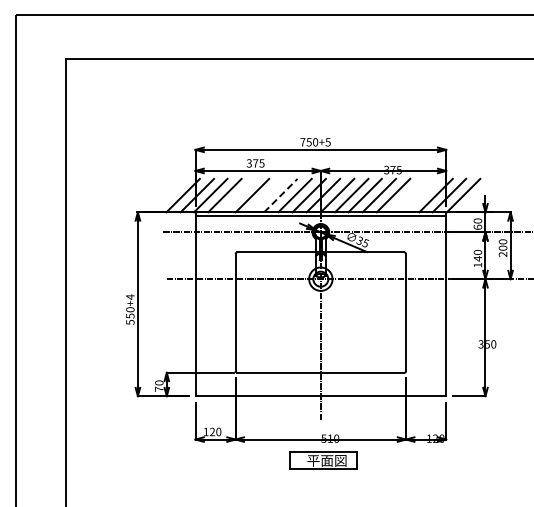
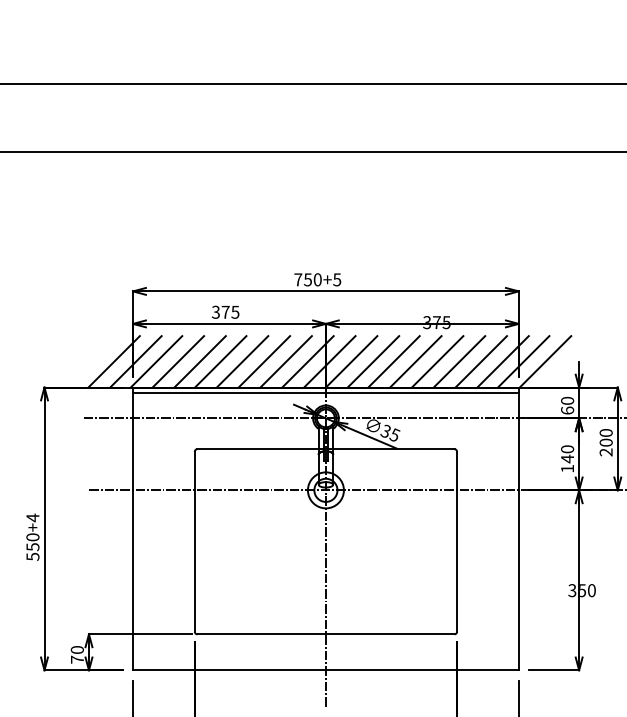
line: (238, 195) -> (199, 361), added
line: (266, 195) -> (242, 361), added
line: (280, 195) -> (263, 361), dashed -> solid
line: (407, 195) -> (459, 361), added
line: (421, 195) -> (480, 361), added

